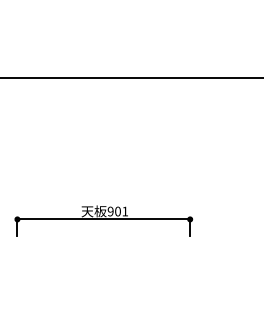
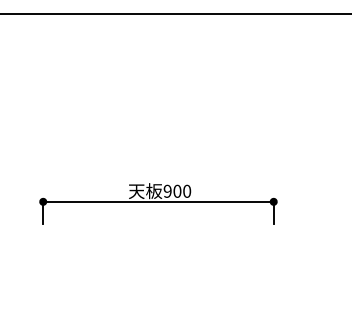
text: (125, 211) -> (187, 191), 901 -> 900

